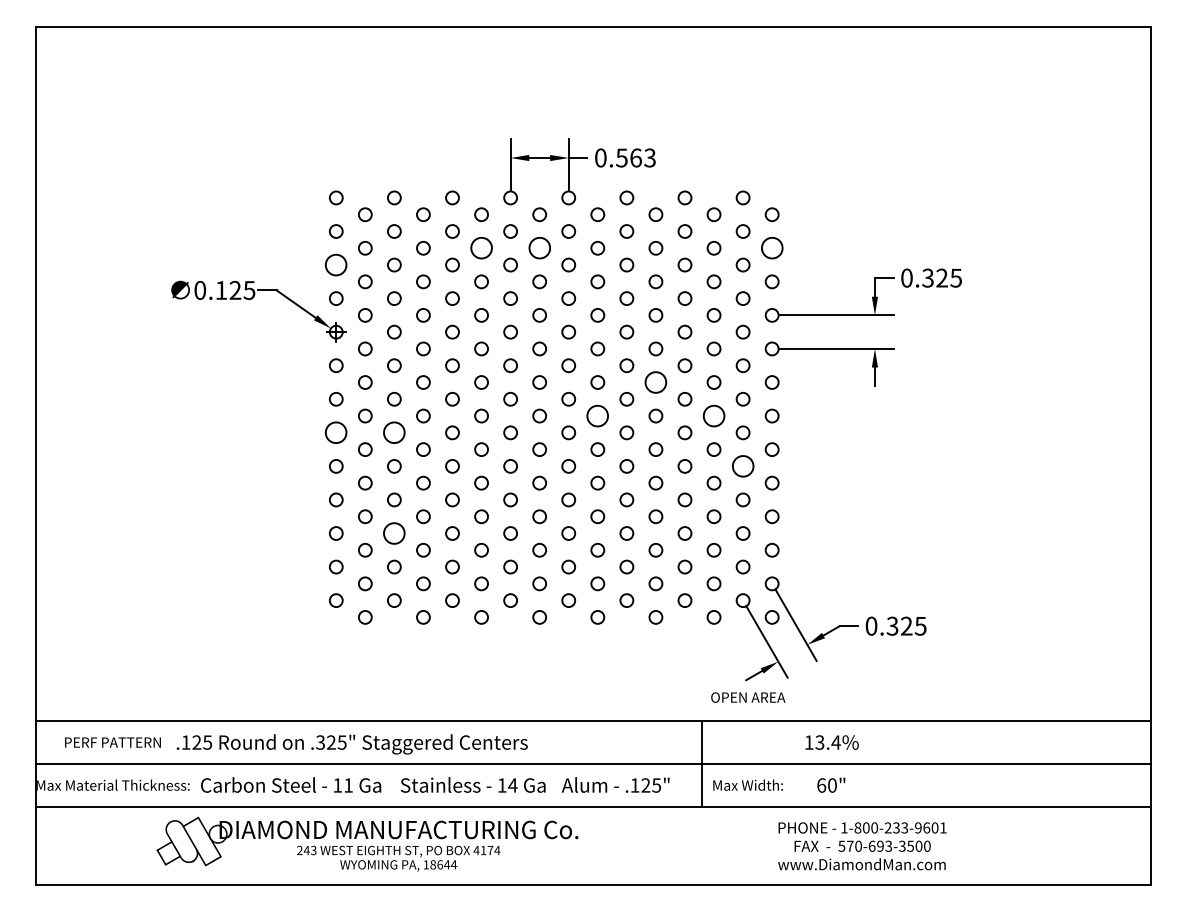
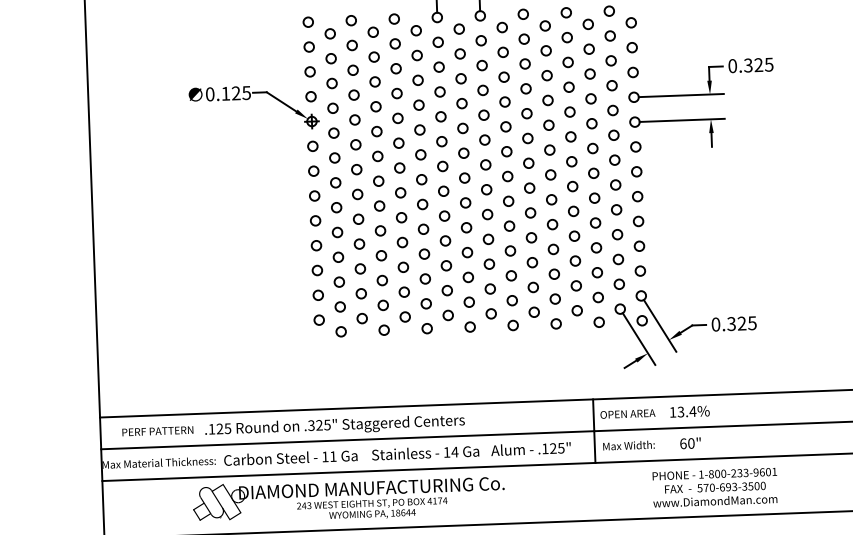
circle: (481, 248) -> (417, 55), size x0.62
circle: (539, 248) -> (460, 54), size x0.62
circle: (771, 248) -> (631, 47), size x0.62
circle: (336, 264) -> (310, 71), size x0.62
circle: (655, 382) -> (549, 150), size x0.62
circle: (597, 415) -> (507, 176), size x0.62
circle: (713, 415) -> (593, 172), size x0.62
circle: (336, 432) -> (314, 195), size x0.62
circle: (394, 432) -> (357, 194), size x0.62
circle: (742, 466) -> (616, 209), size x0.62
circle: (394, 533) -> (360, 268), size x0.62
text: (748, 697) -> (628, 413), moved

